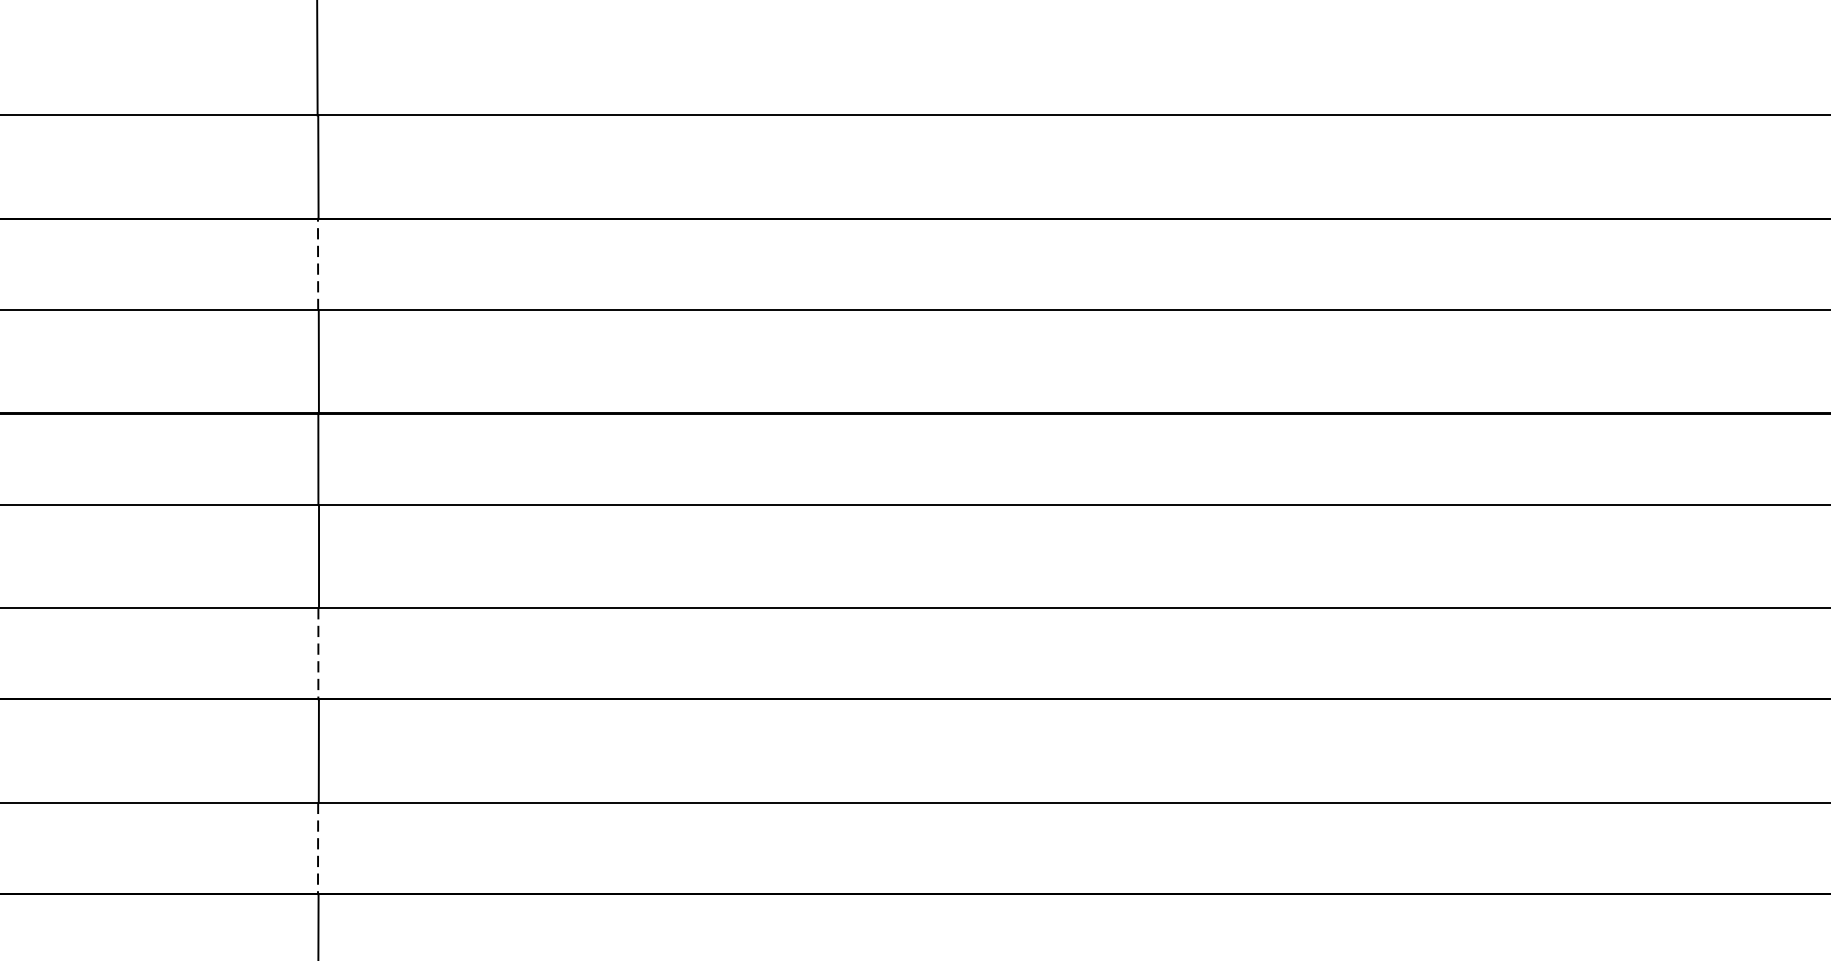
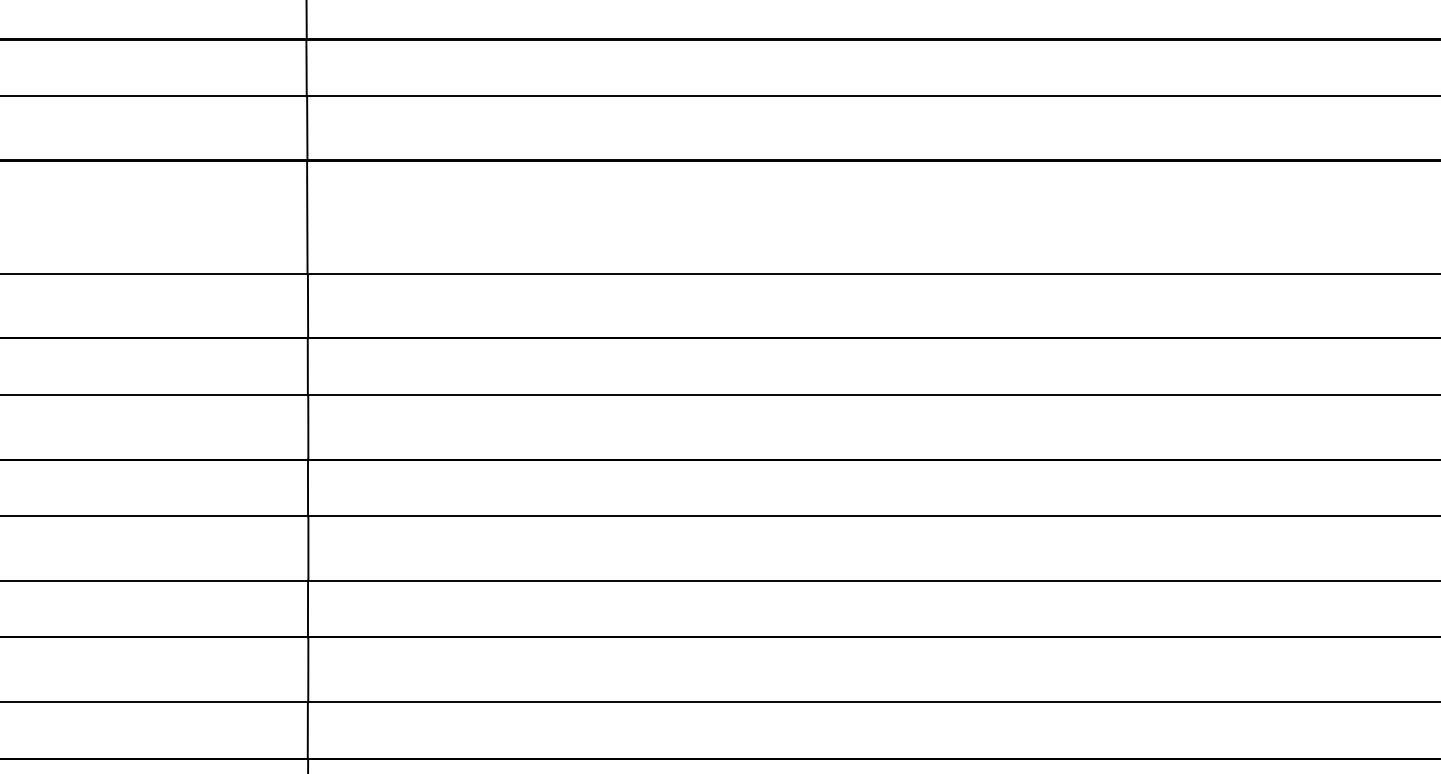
line: (317, 263) -> (307, 366), dashed -> solid
line: (319, 654) -> (308, 609), dashed -> solid
line: (317, 848) -> (307, 730), dashed -> solid

